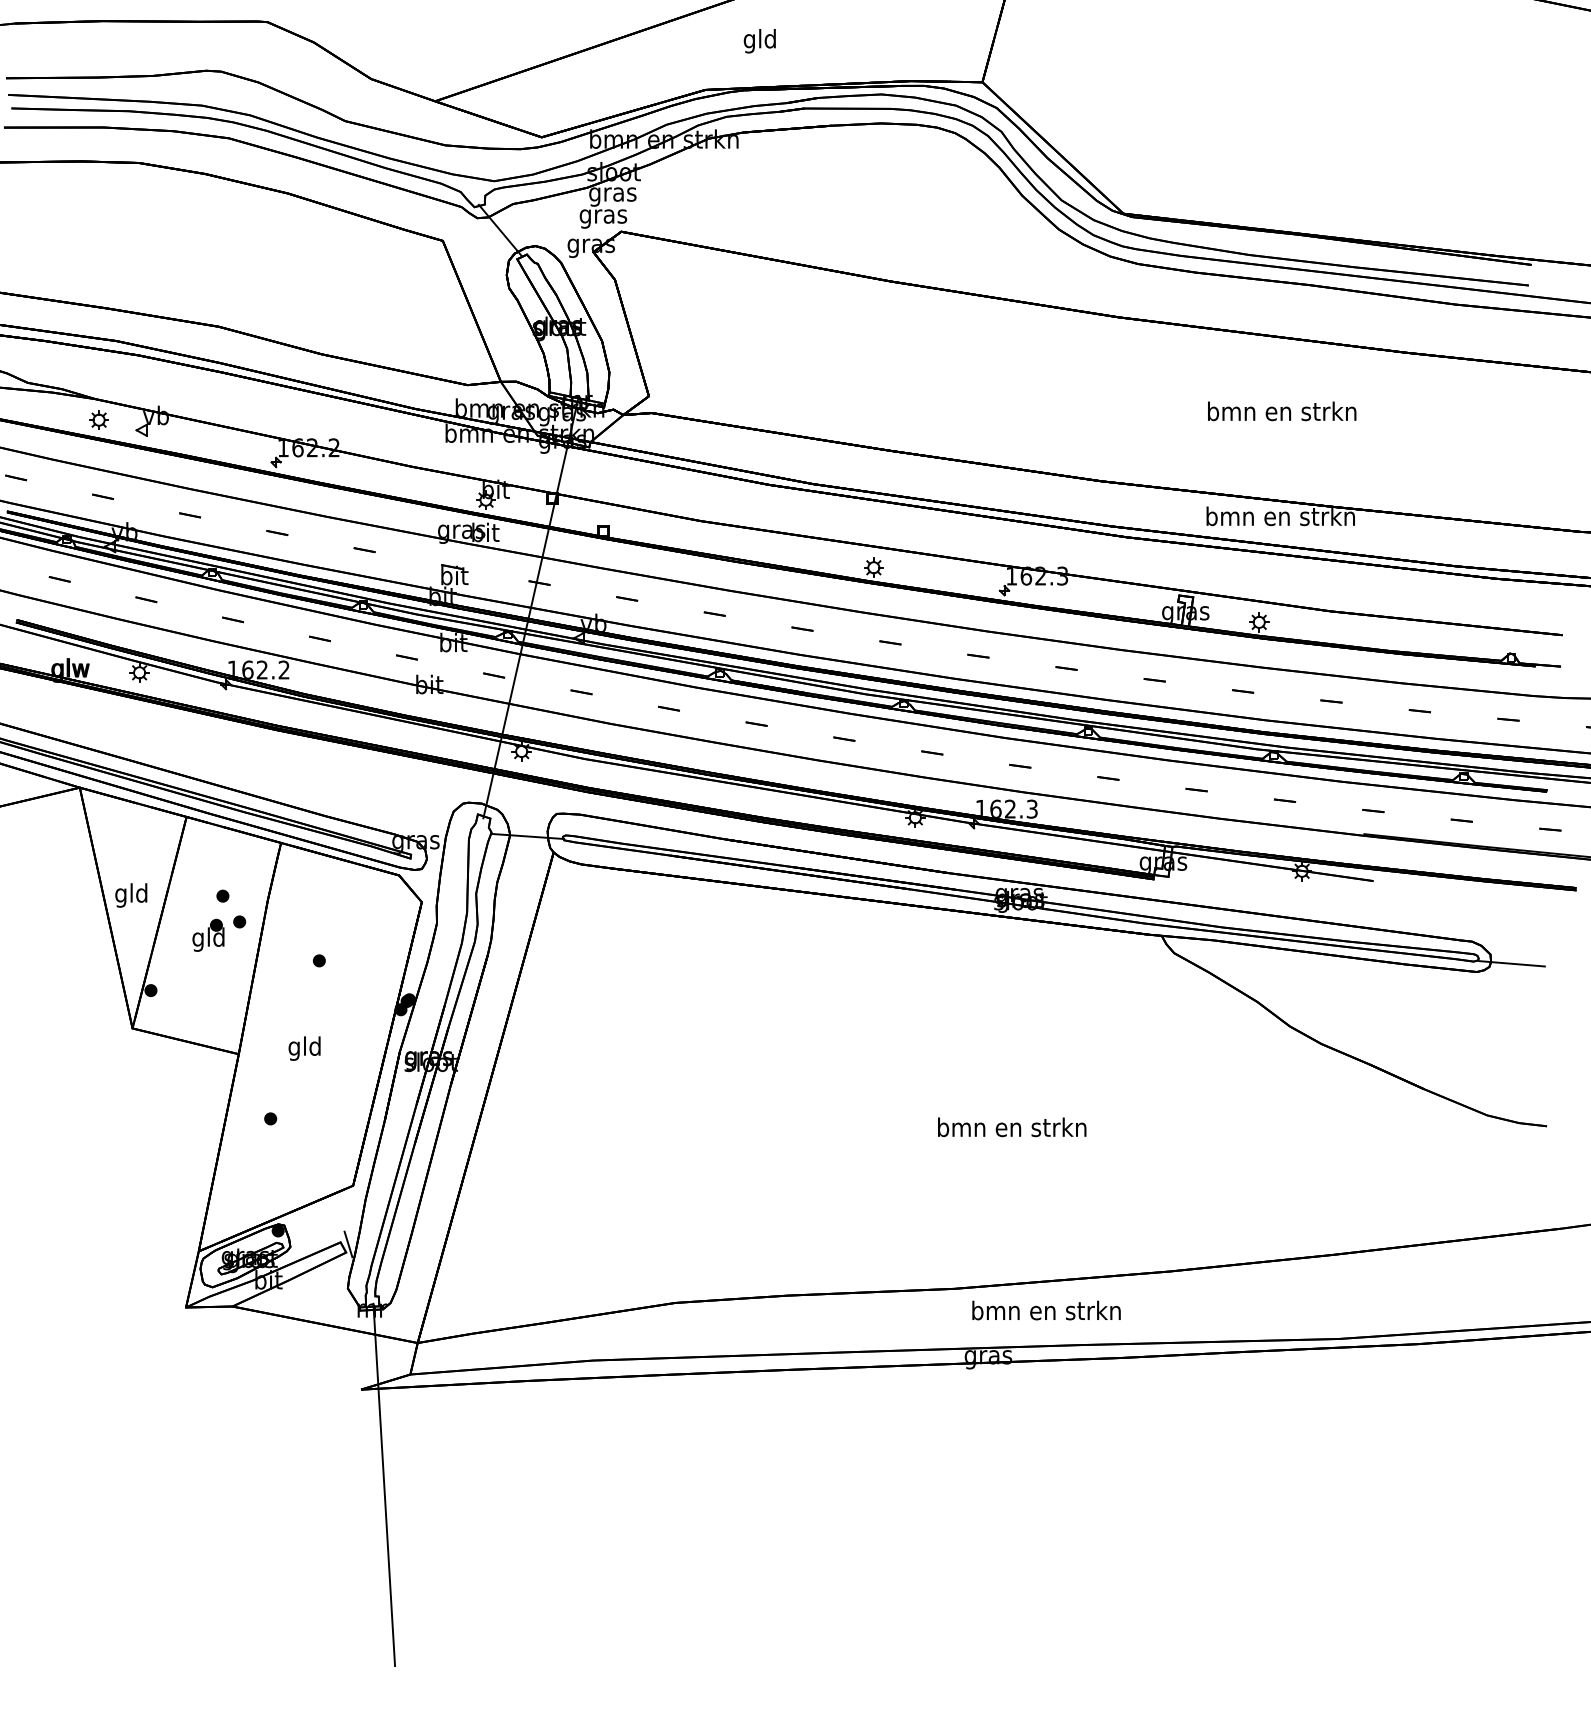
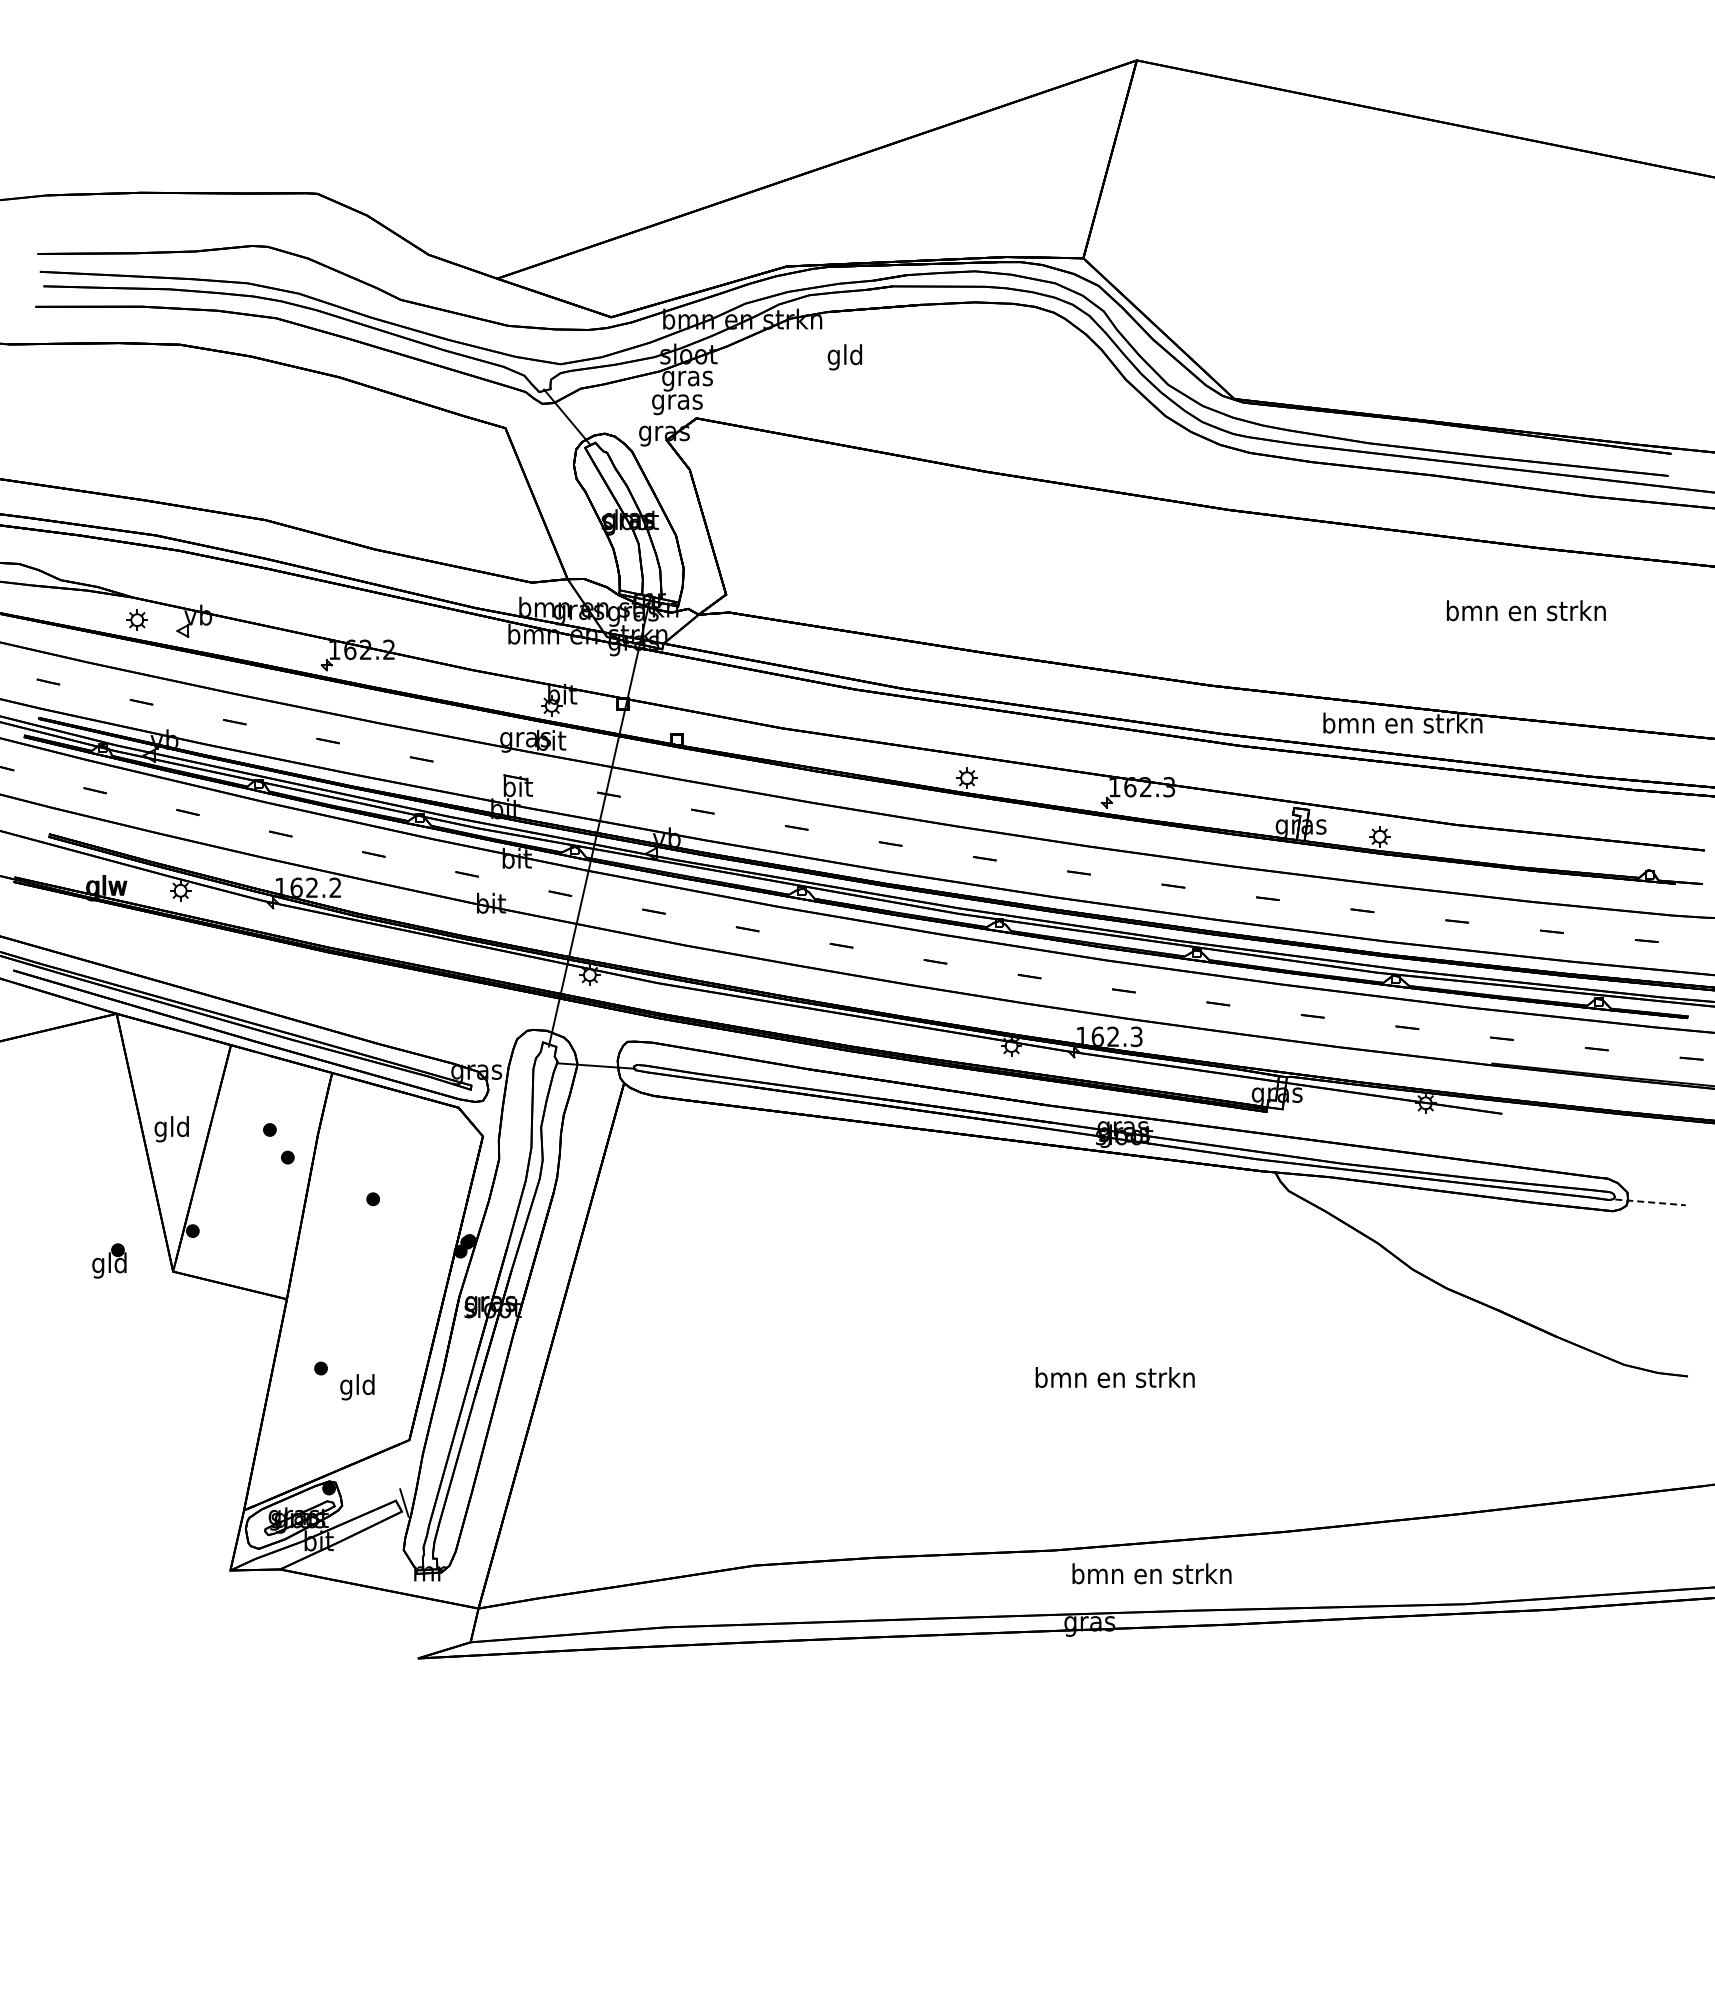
text: (759, 41) -> (844, 357), moved
text: (1282, 411) -> (1526, 610), moved
part: (208, 934) -> (109, 1260), moved
line: (1512, 963) -> (1651, 1202), solid -> dashed
text: (304, 1048) -> (357, 1387), moved
line: (384, 1484) -> (442, 1760), removed

